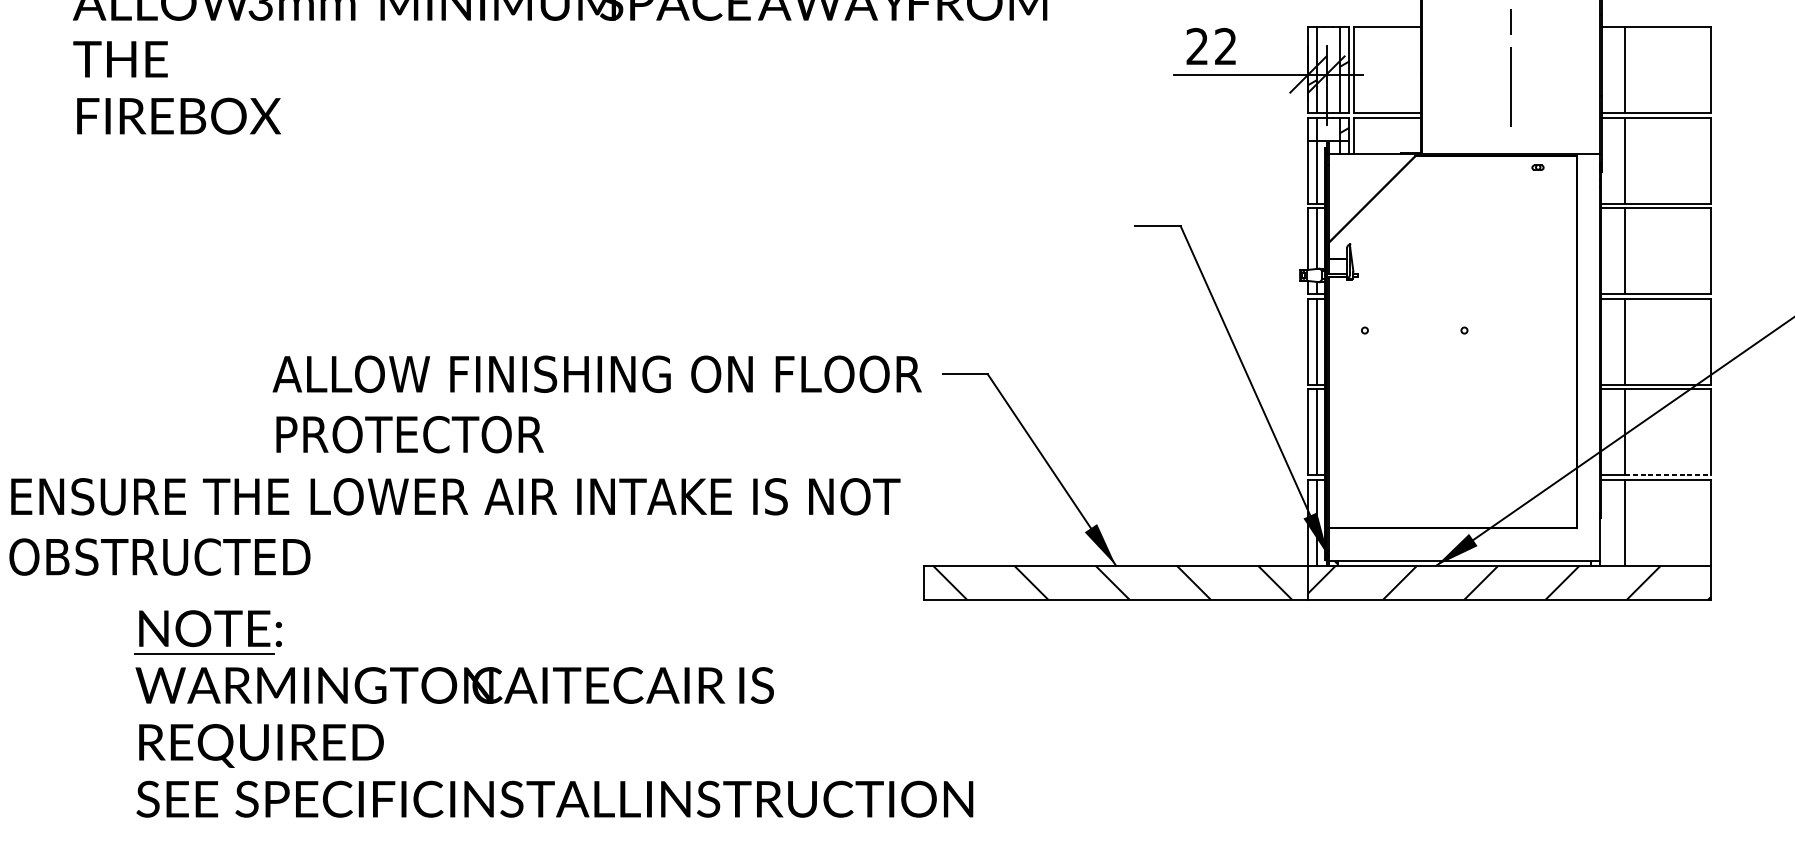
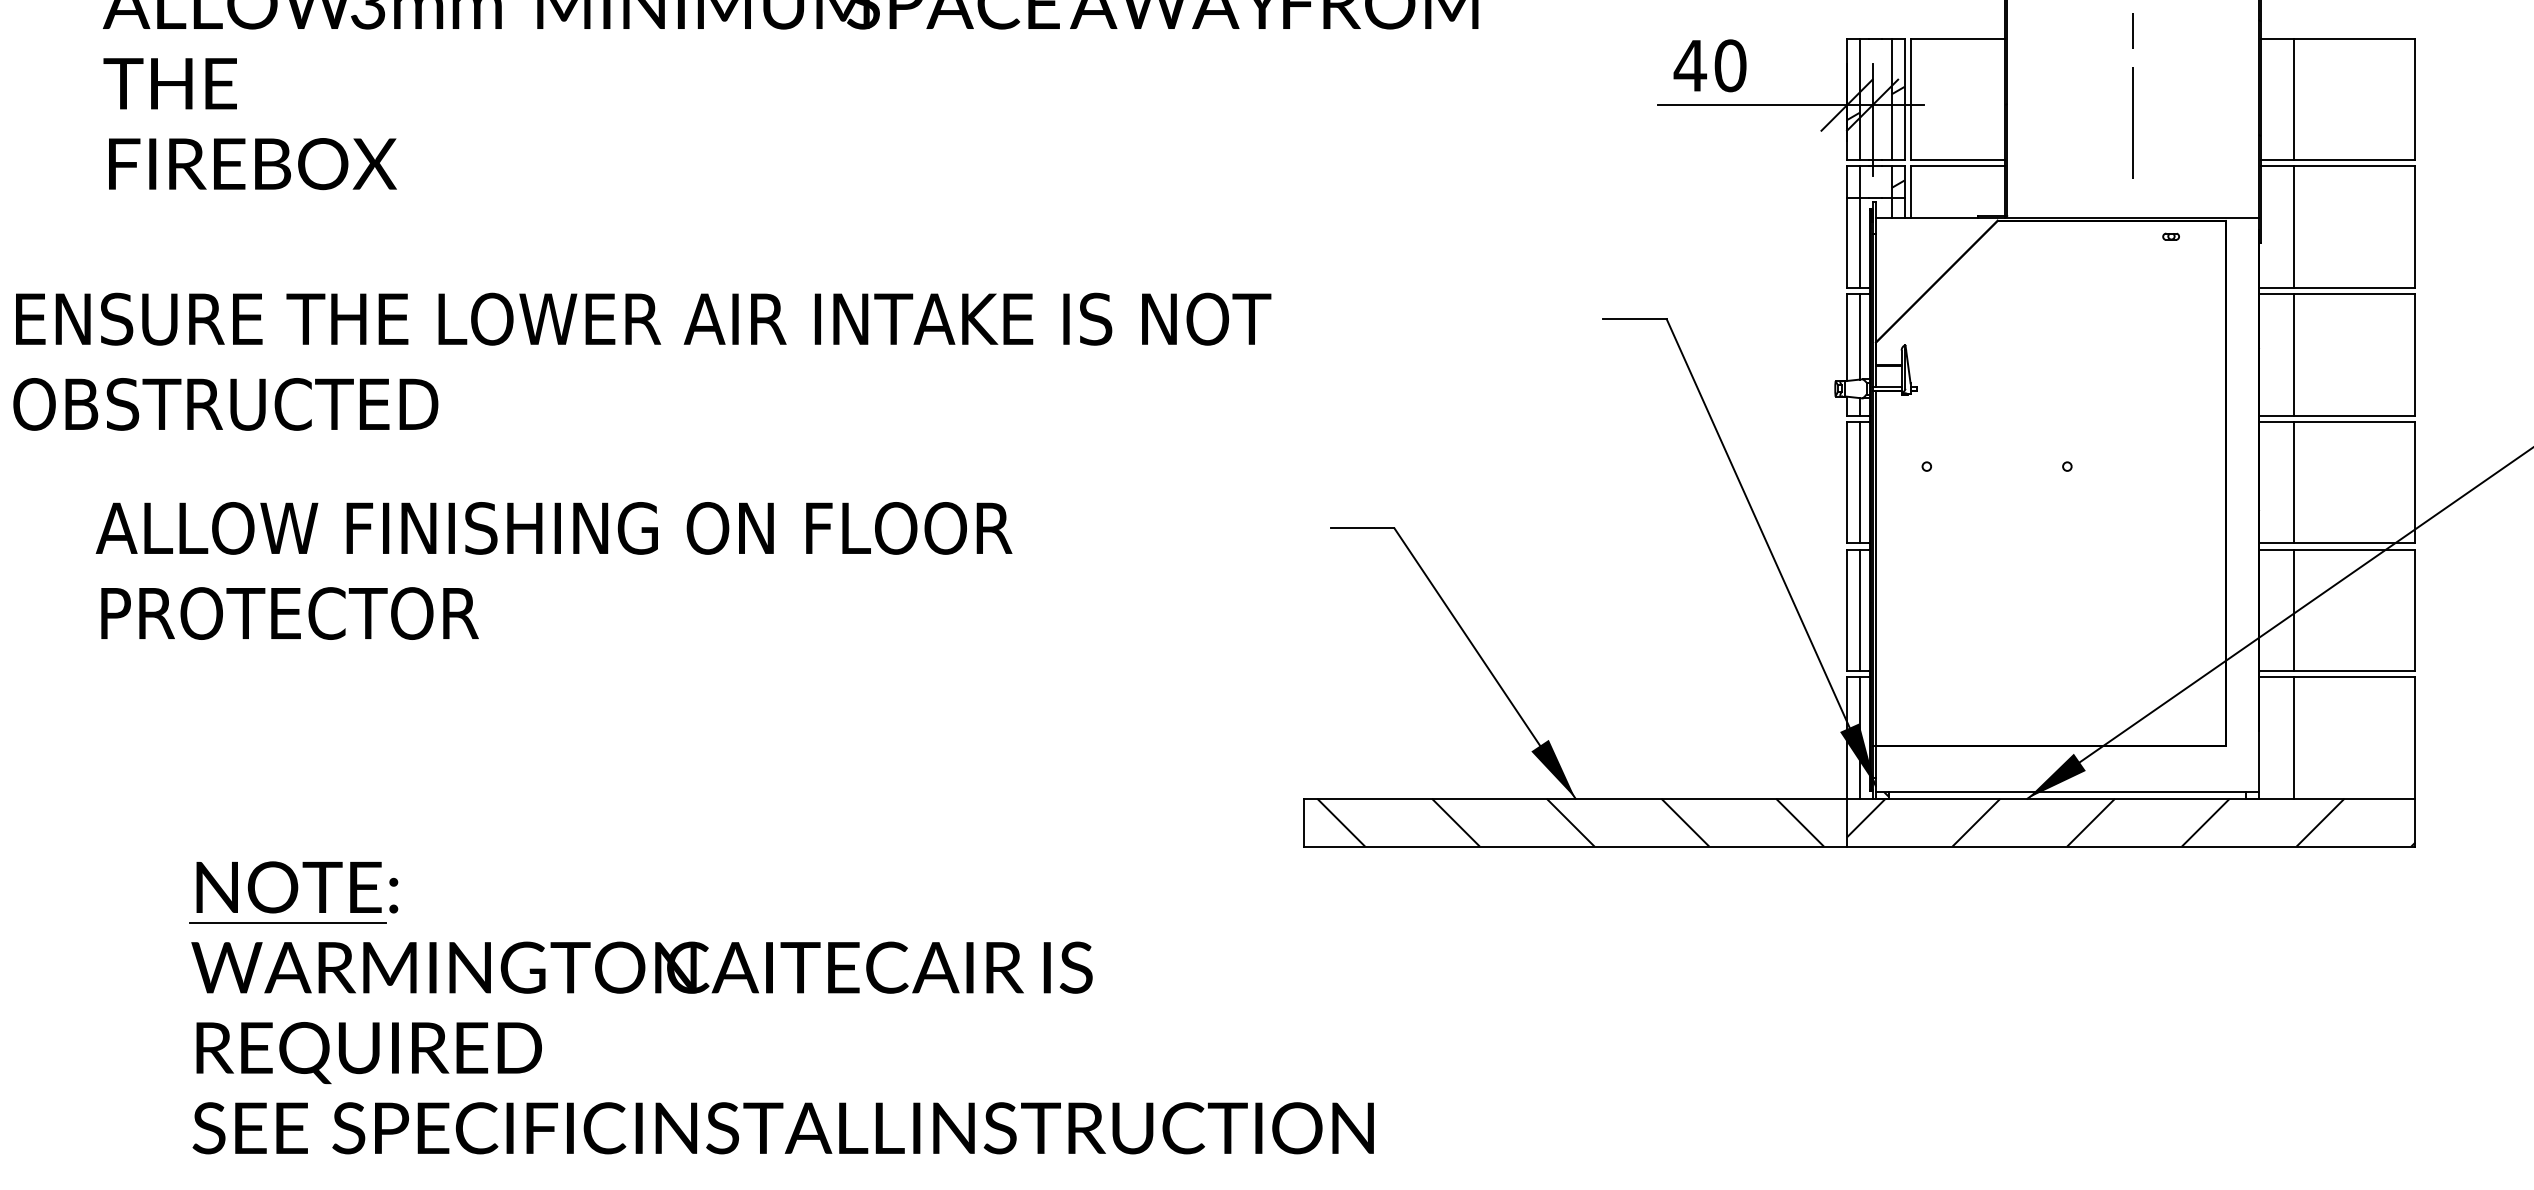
text: (1210, 46) -> (1709, 65), 22 -> 40
text: (596, 404) -> (553, 570), moved
line: (1667, 475) -> (2354, 671), dashed -> solid
text: (455, 526) -> (642, 361), moved

